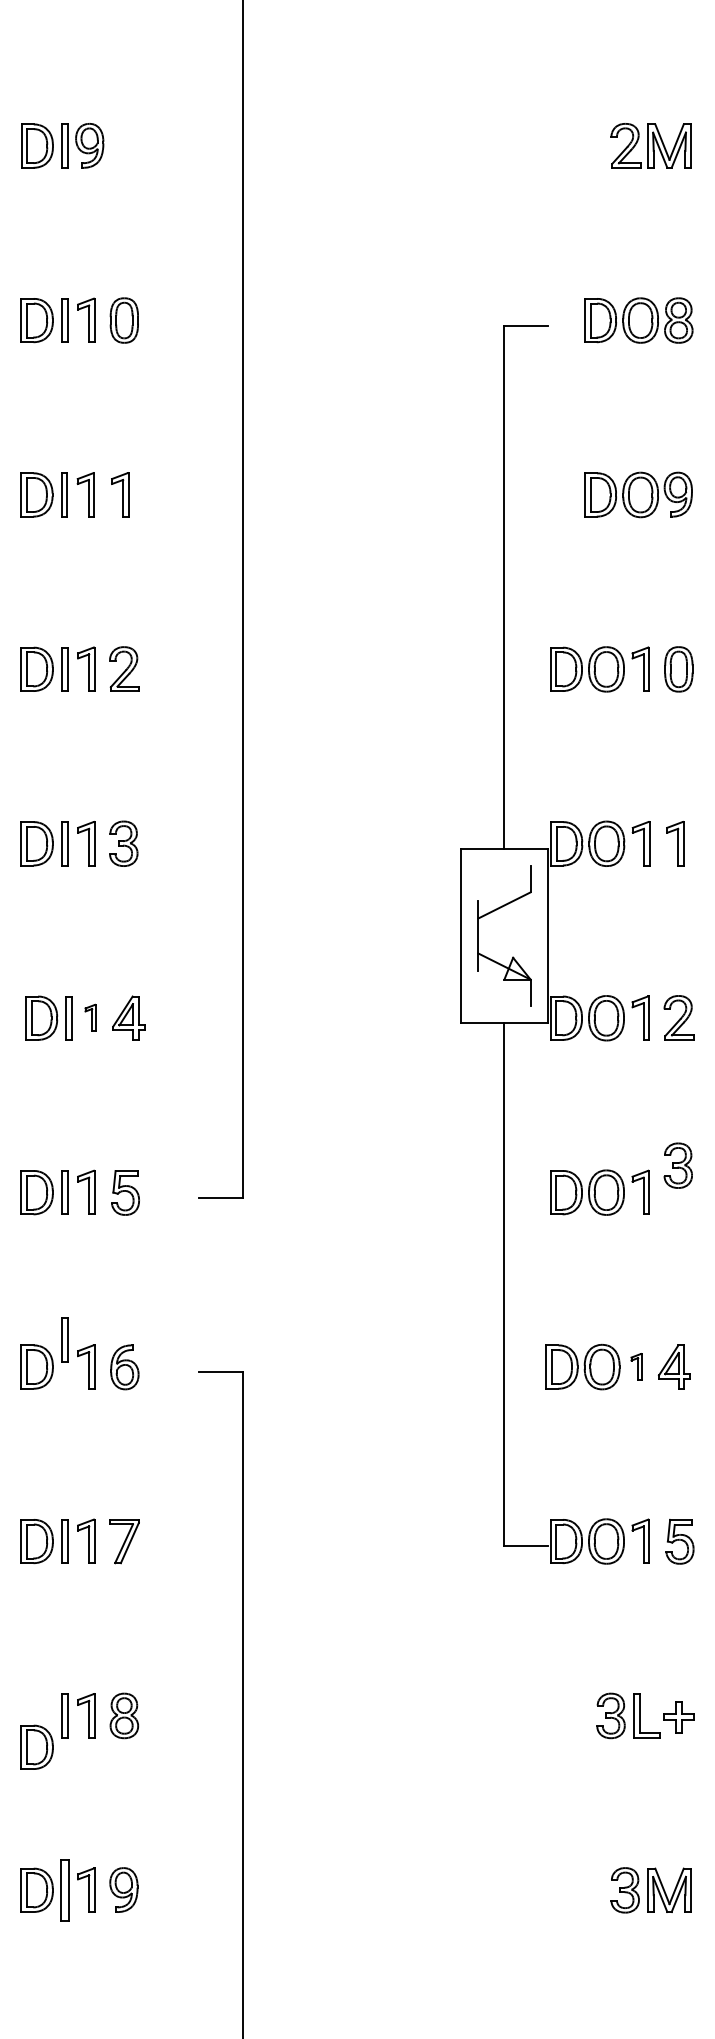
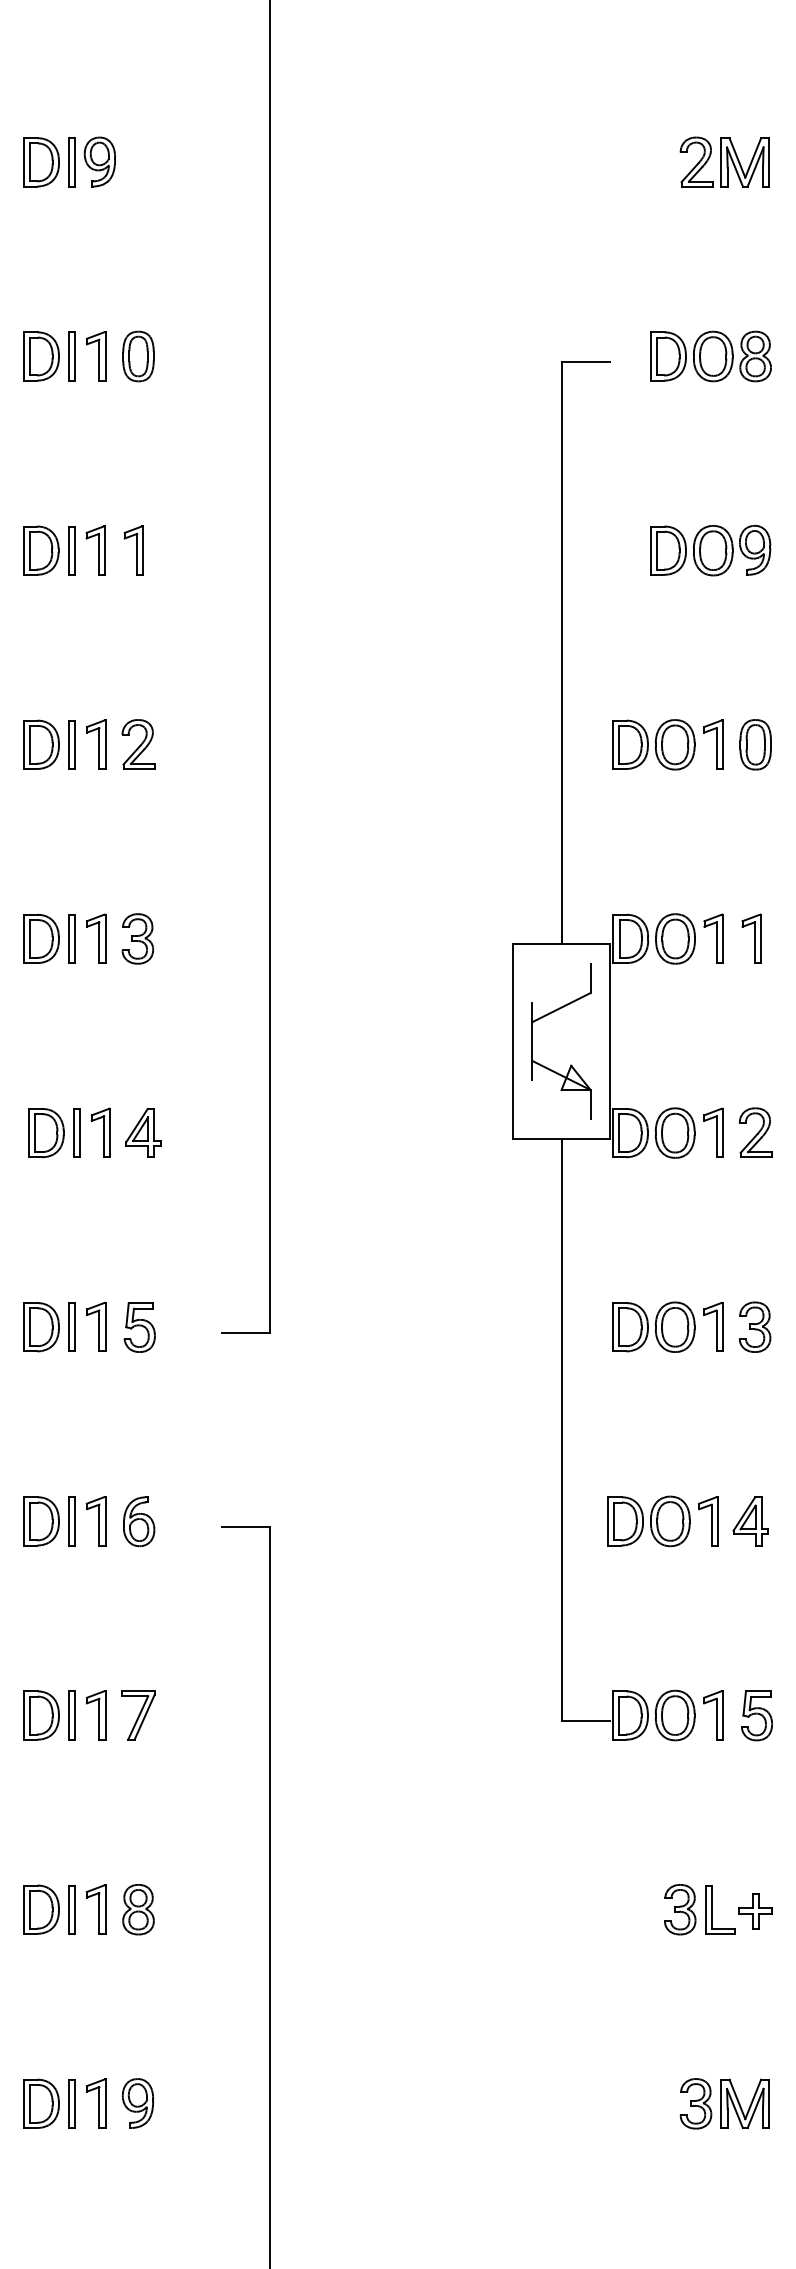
part: (90, 1017) -> (100, 1132), size x1.67
part: (677, 1165) -> (754, 1326), moved
part: (64, 1340) -> (71, 1521), moved
part: (636, 1367) -> (708, 1521), size x1.67
part: (37, 1747) -> (41, 1909), moved
part: (64, 1890) -> (71, 2103), size x0.71

